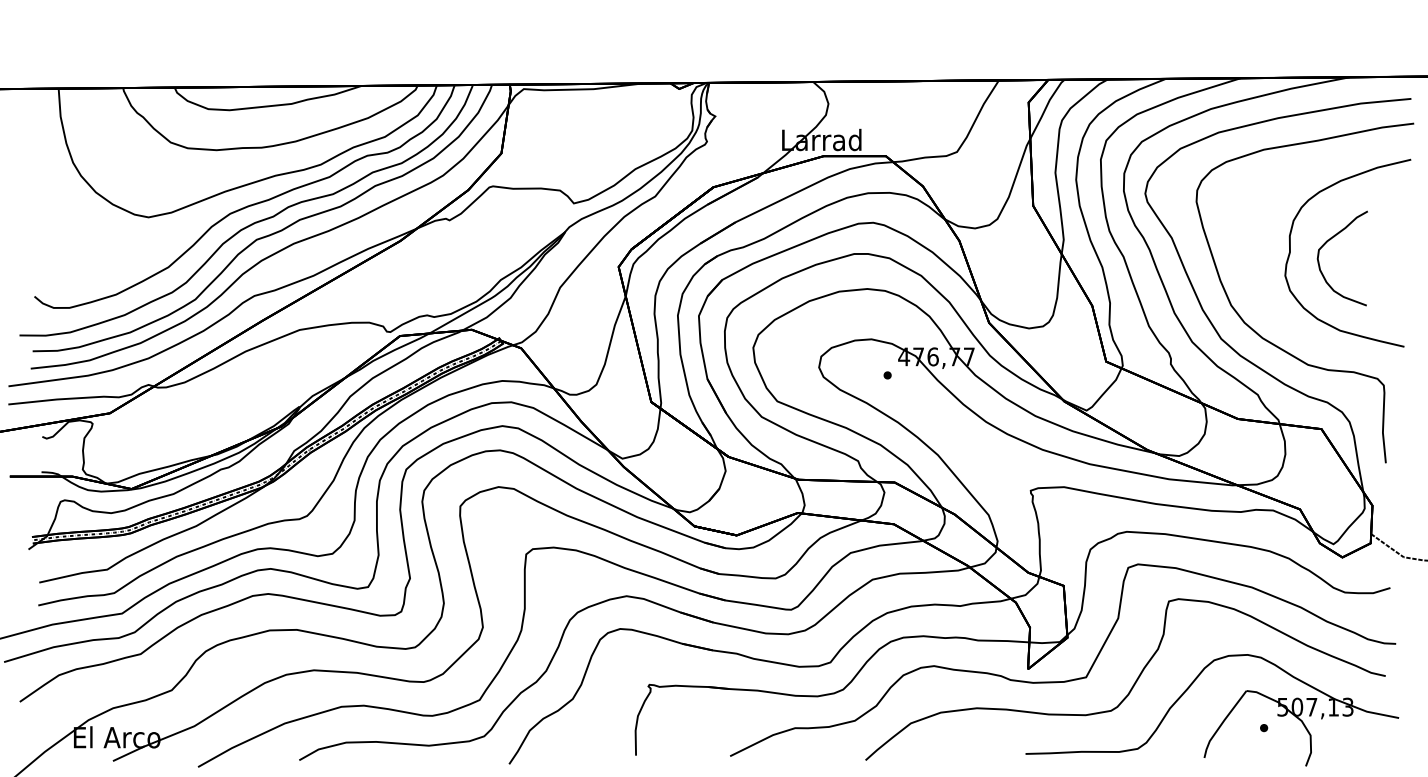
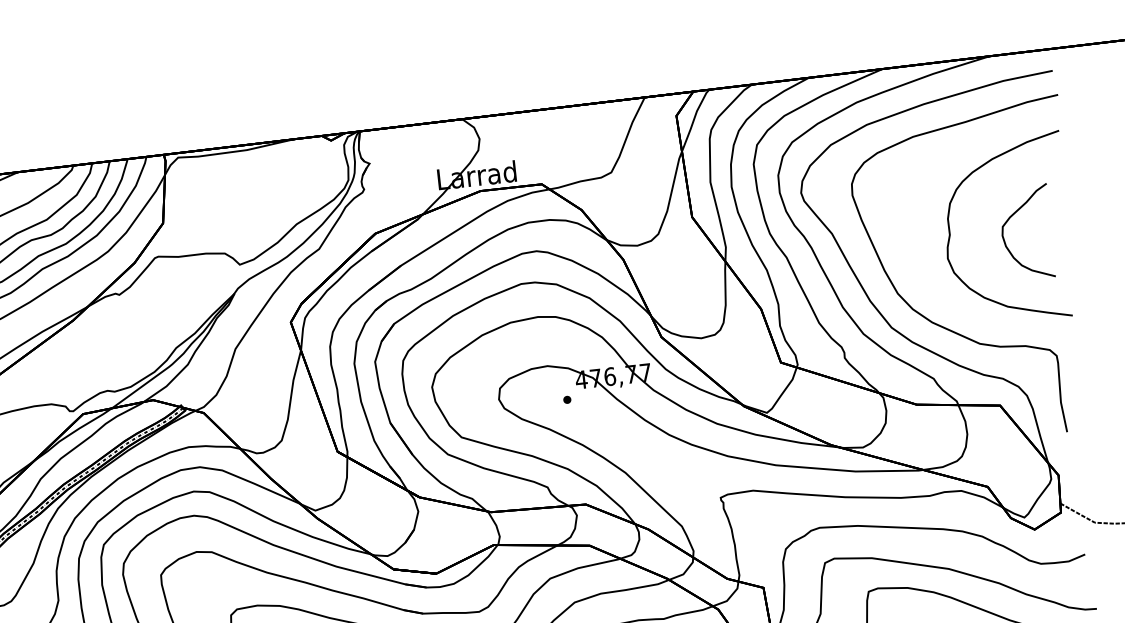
curve: (1330, 240) -> (1013, 216), moved

